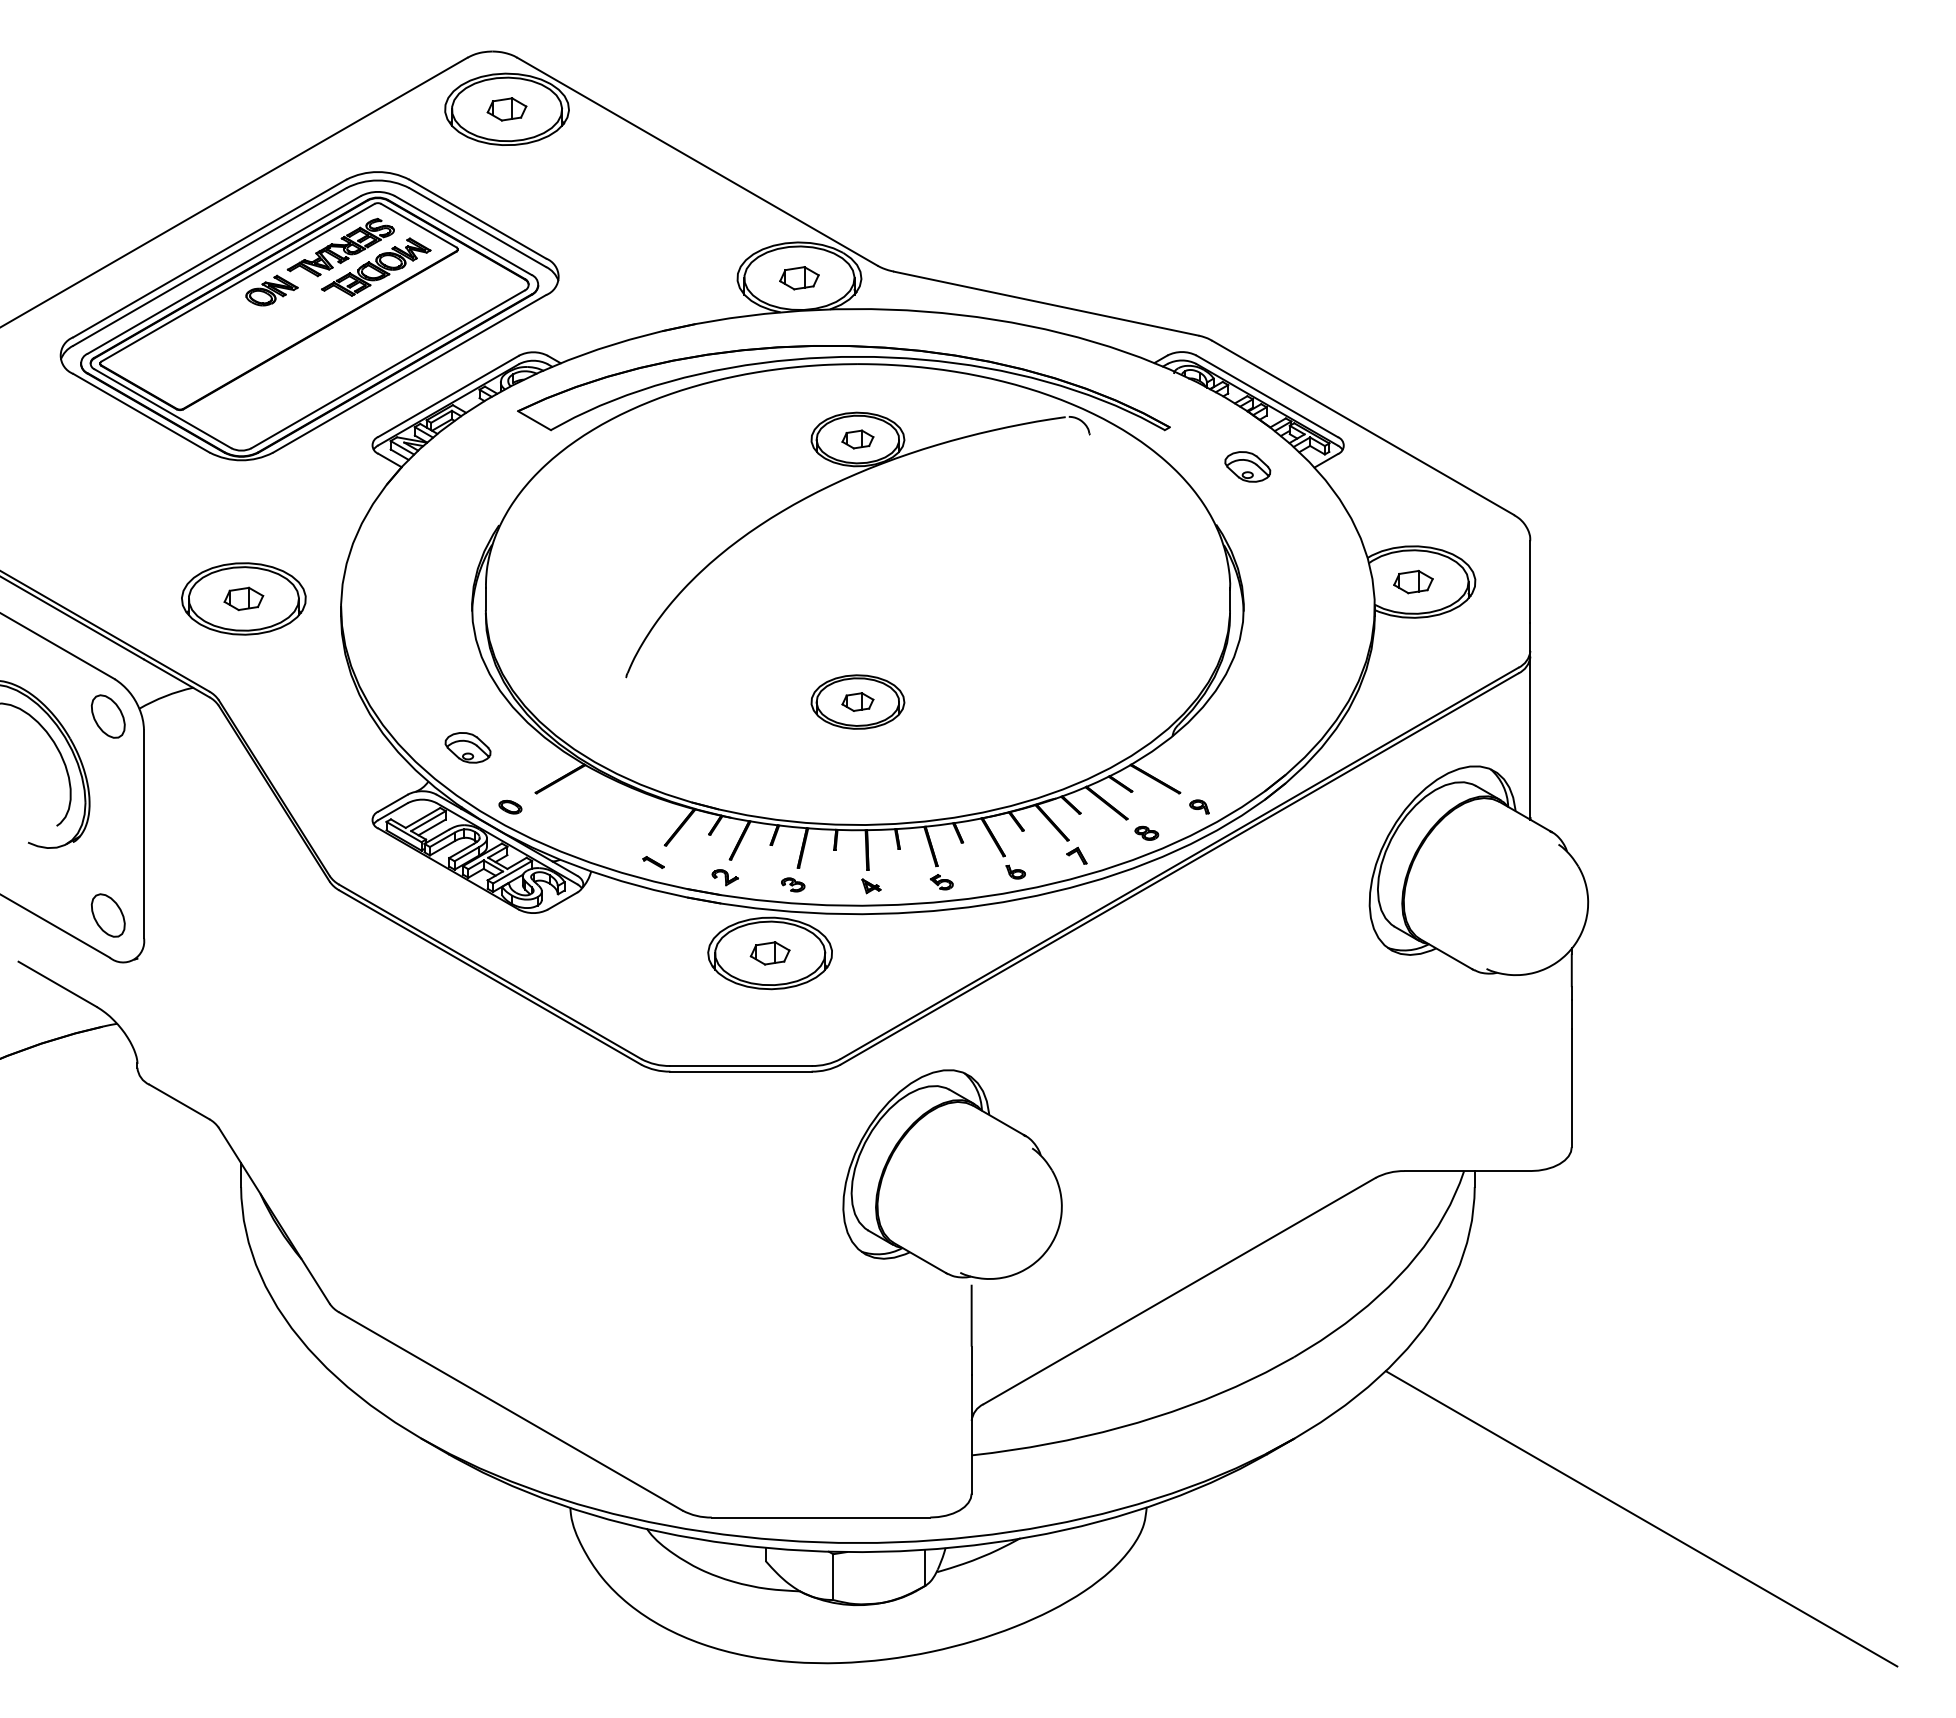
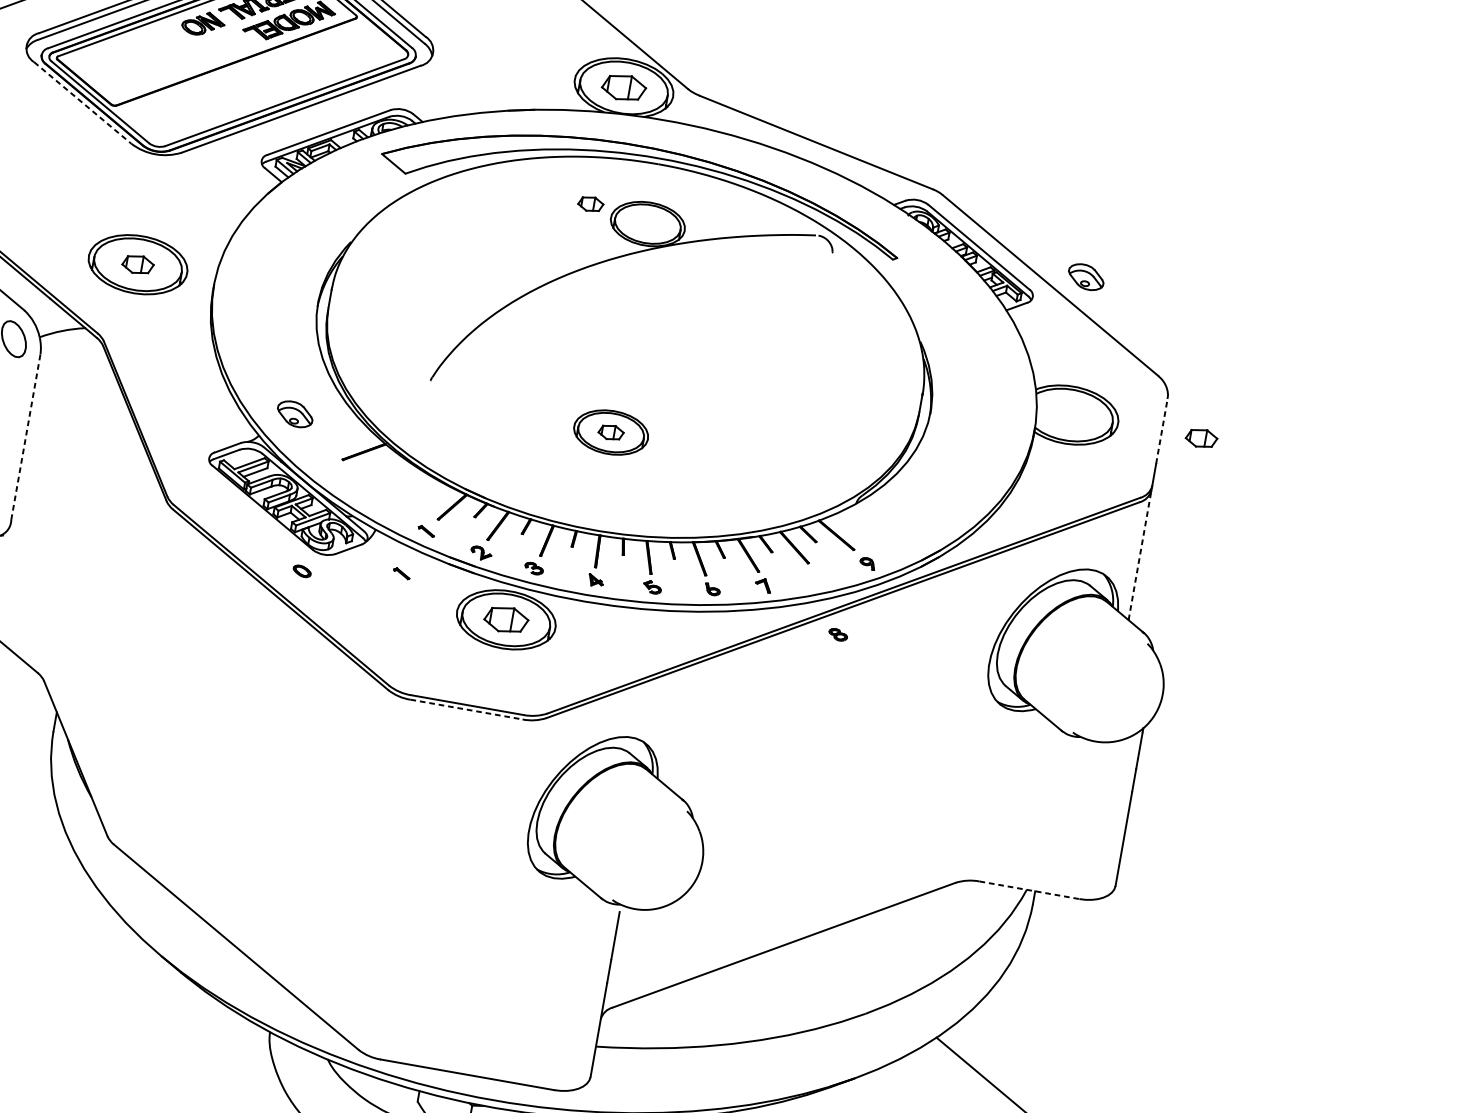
part: (799, 278) -> (624, 88), size x1.4
line: (141, 413) -> (82, 103), solid -> dashed
part: (857, 439) -> (590, 204), moved
part: (1247, 466) -> (1086, 276), moved
part: (1413, 581) -> (1201, 438), moved
line: (1530, 582) -> (1161, 431), solid -> dashed
line: (1530, 738) -> (1140, 555), solid -> dashed
part: (510, 806) -> (302, 570), moved
part: (1146, 832) -> (838, 634), moved
line: (143, 833) -> (25, 436), solid -> dashed
part: (632, 919) -> (401, 573), added
part: (769, 953) -> (505, 619), size x1.4
line: (740, 1071) -> (466, 709), solid -> dashed
line: (1467, 1171) -> (1029, 890), solid -> dashed

